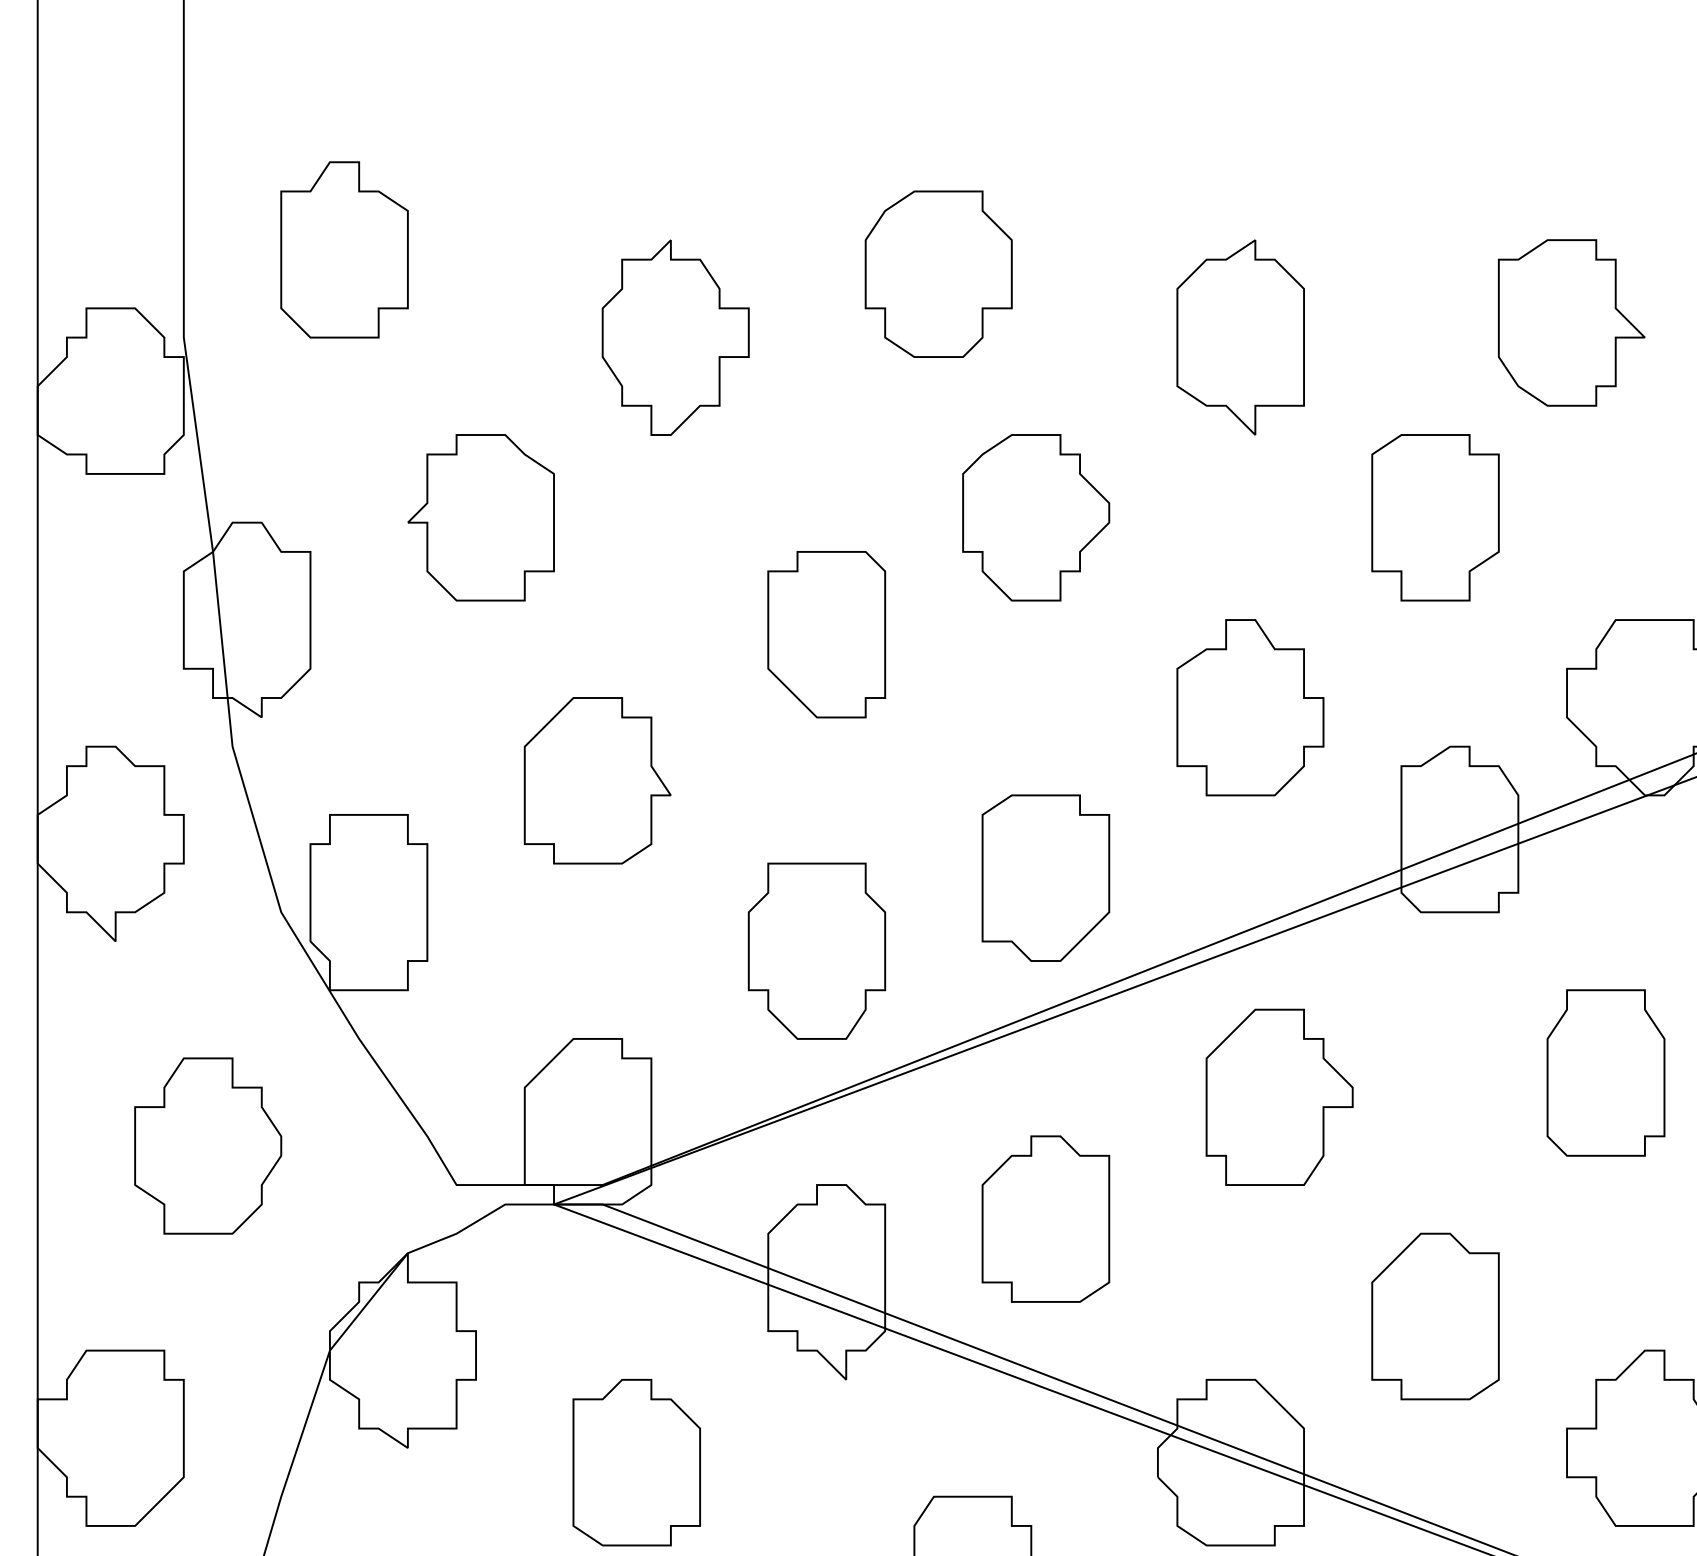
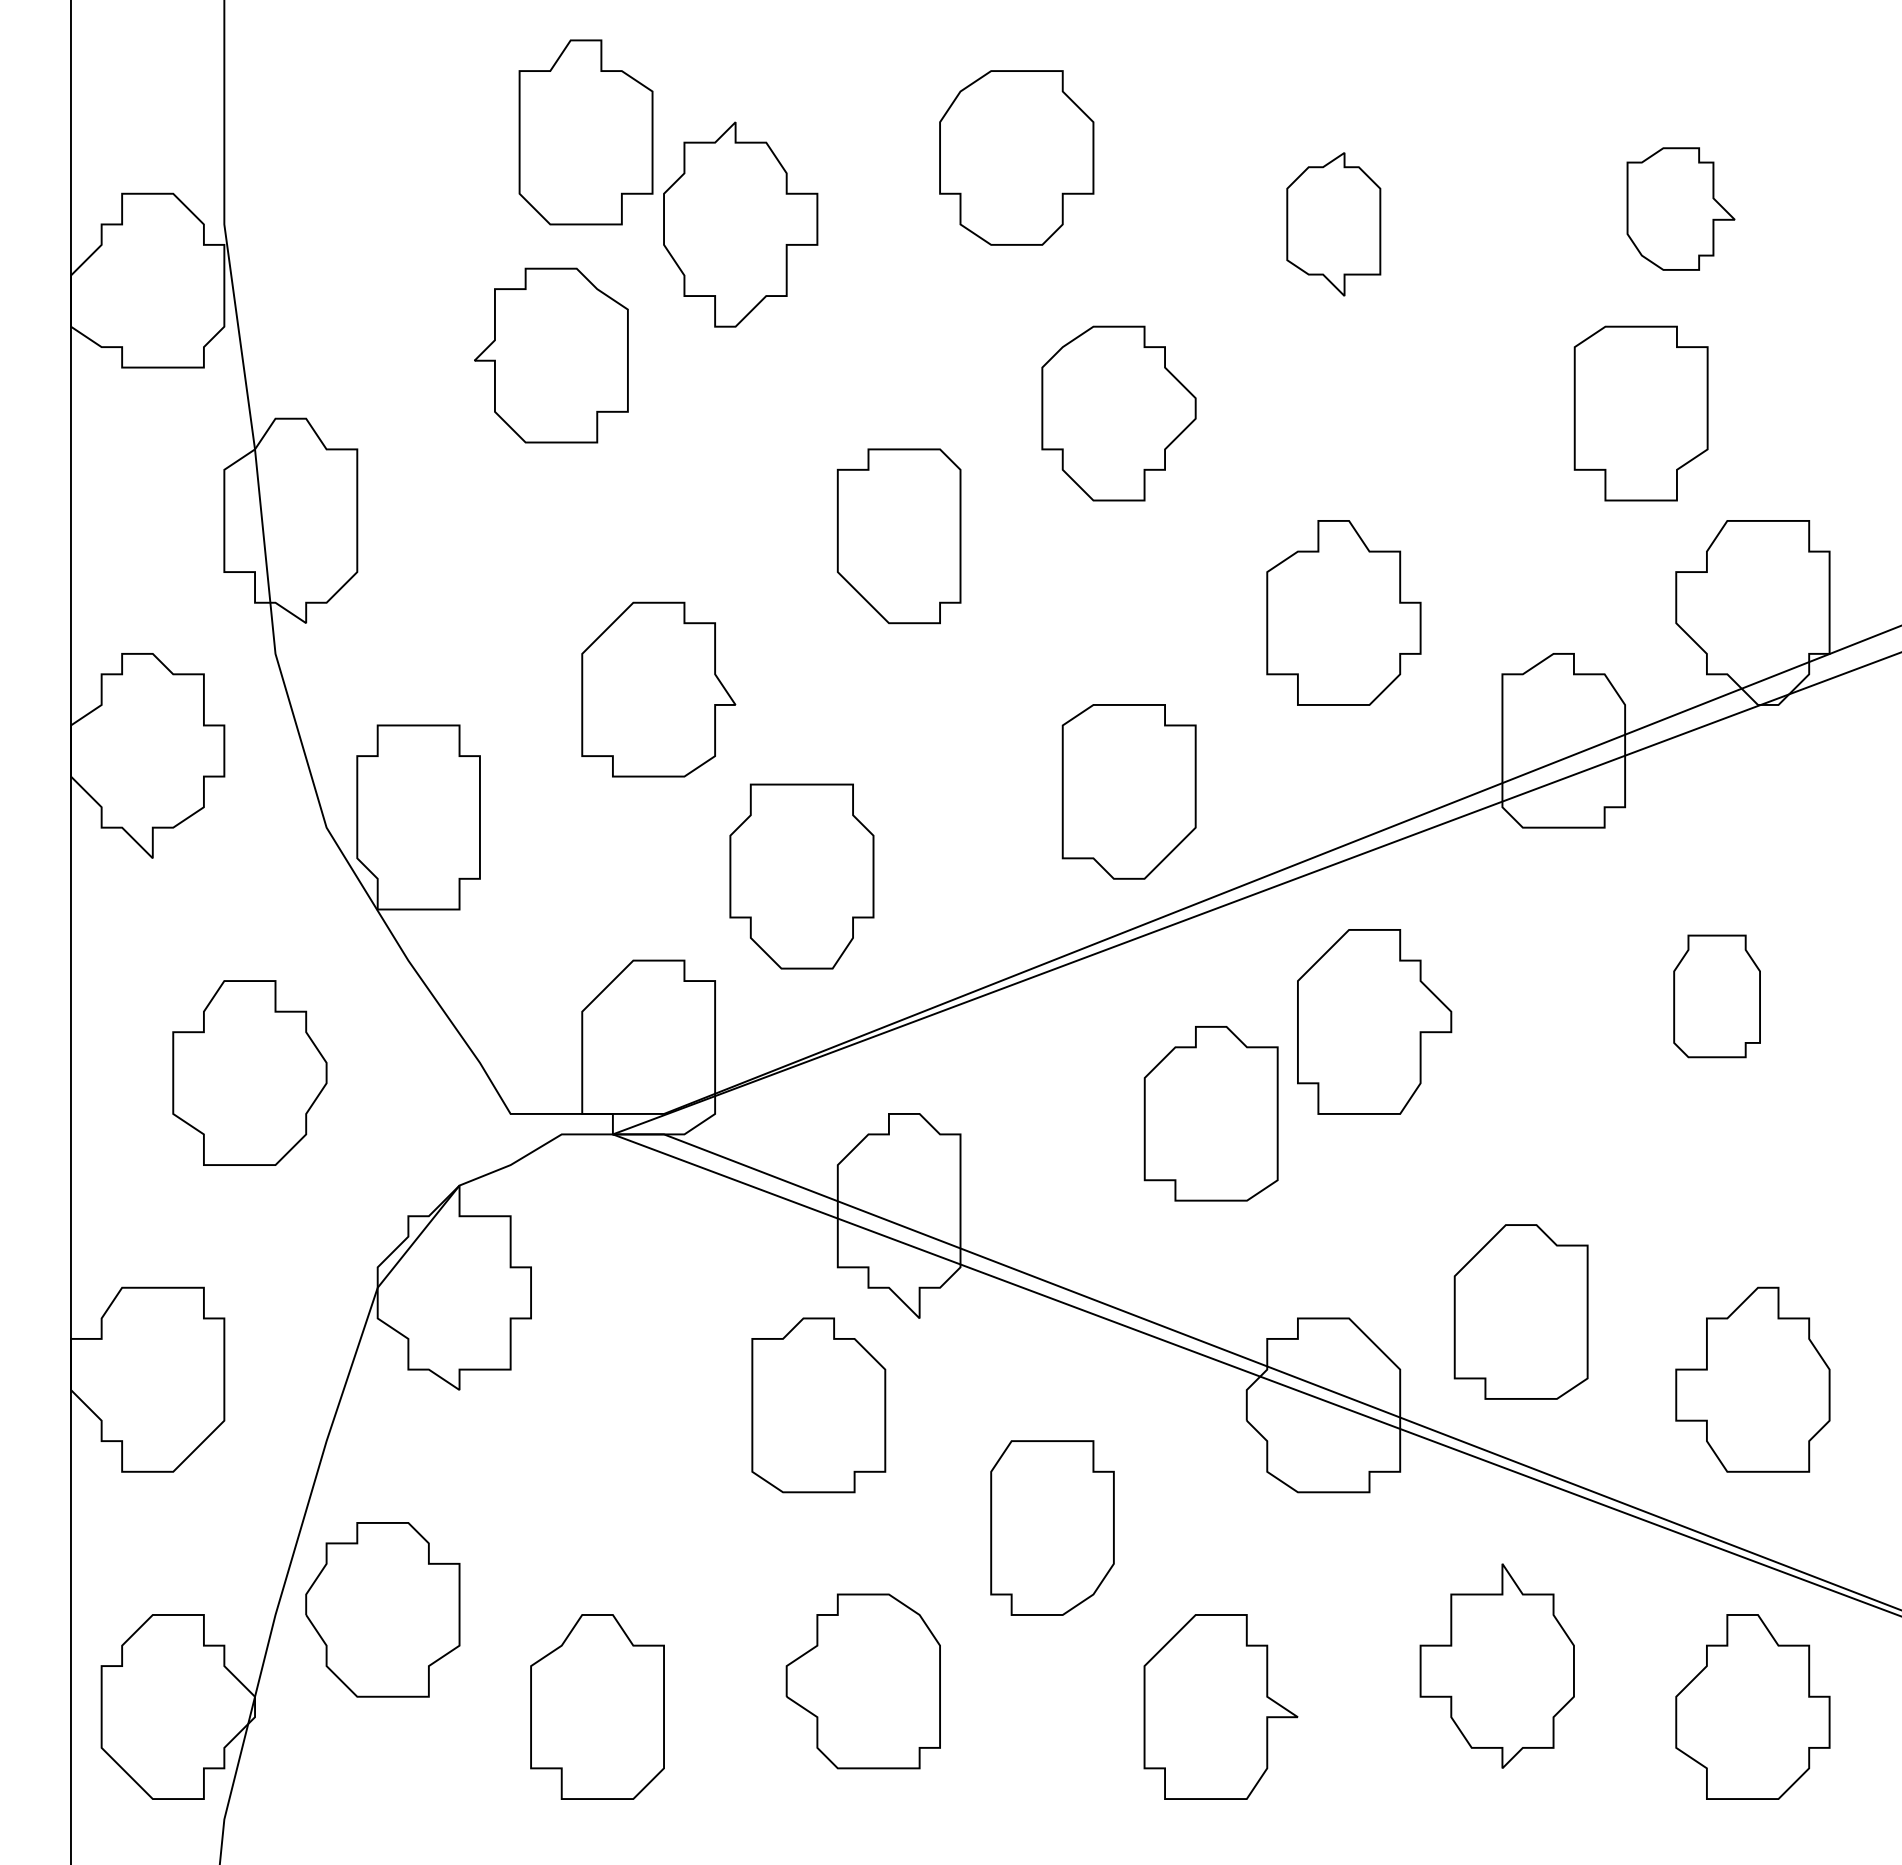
part: (344, 249) -> (585, 132), moved
part: (1571, 322) -> (1680, 208), size x0.7
part: (1240, 337) -> (1333, 224), size x0.7
part: (481, 517) -> (551, 355), moved
part: (1434, 517) -> (1640, 413), moved
part: (816, 951) -> (801, 876), moved
part: (1605, 1073) -> (1716, 996), size x0.7
part: (1045, 1218) -> (1210, 1113), moved
part: (1434, 1316) -> (1520, 1311), moved
part: (636, 1462) -> (818, 1405), moved

